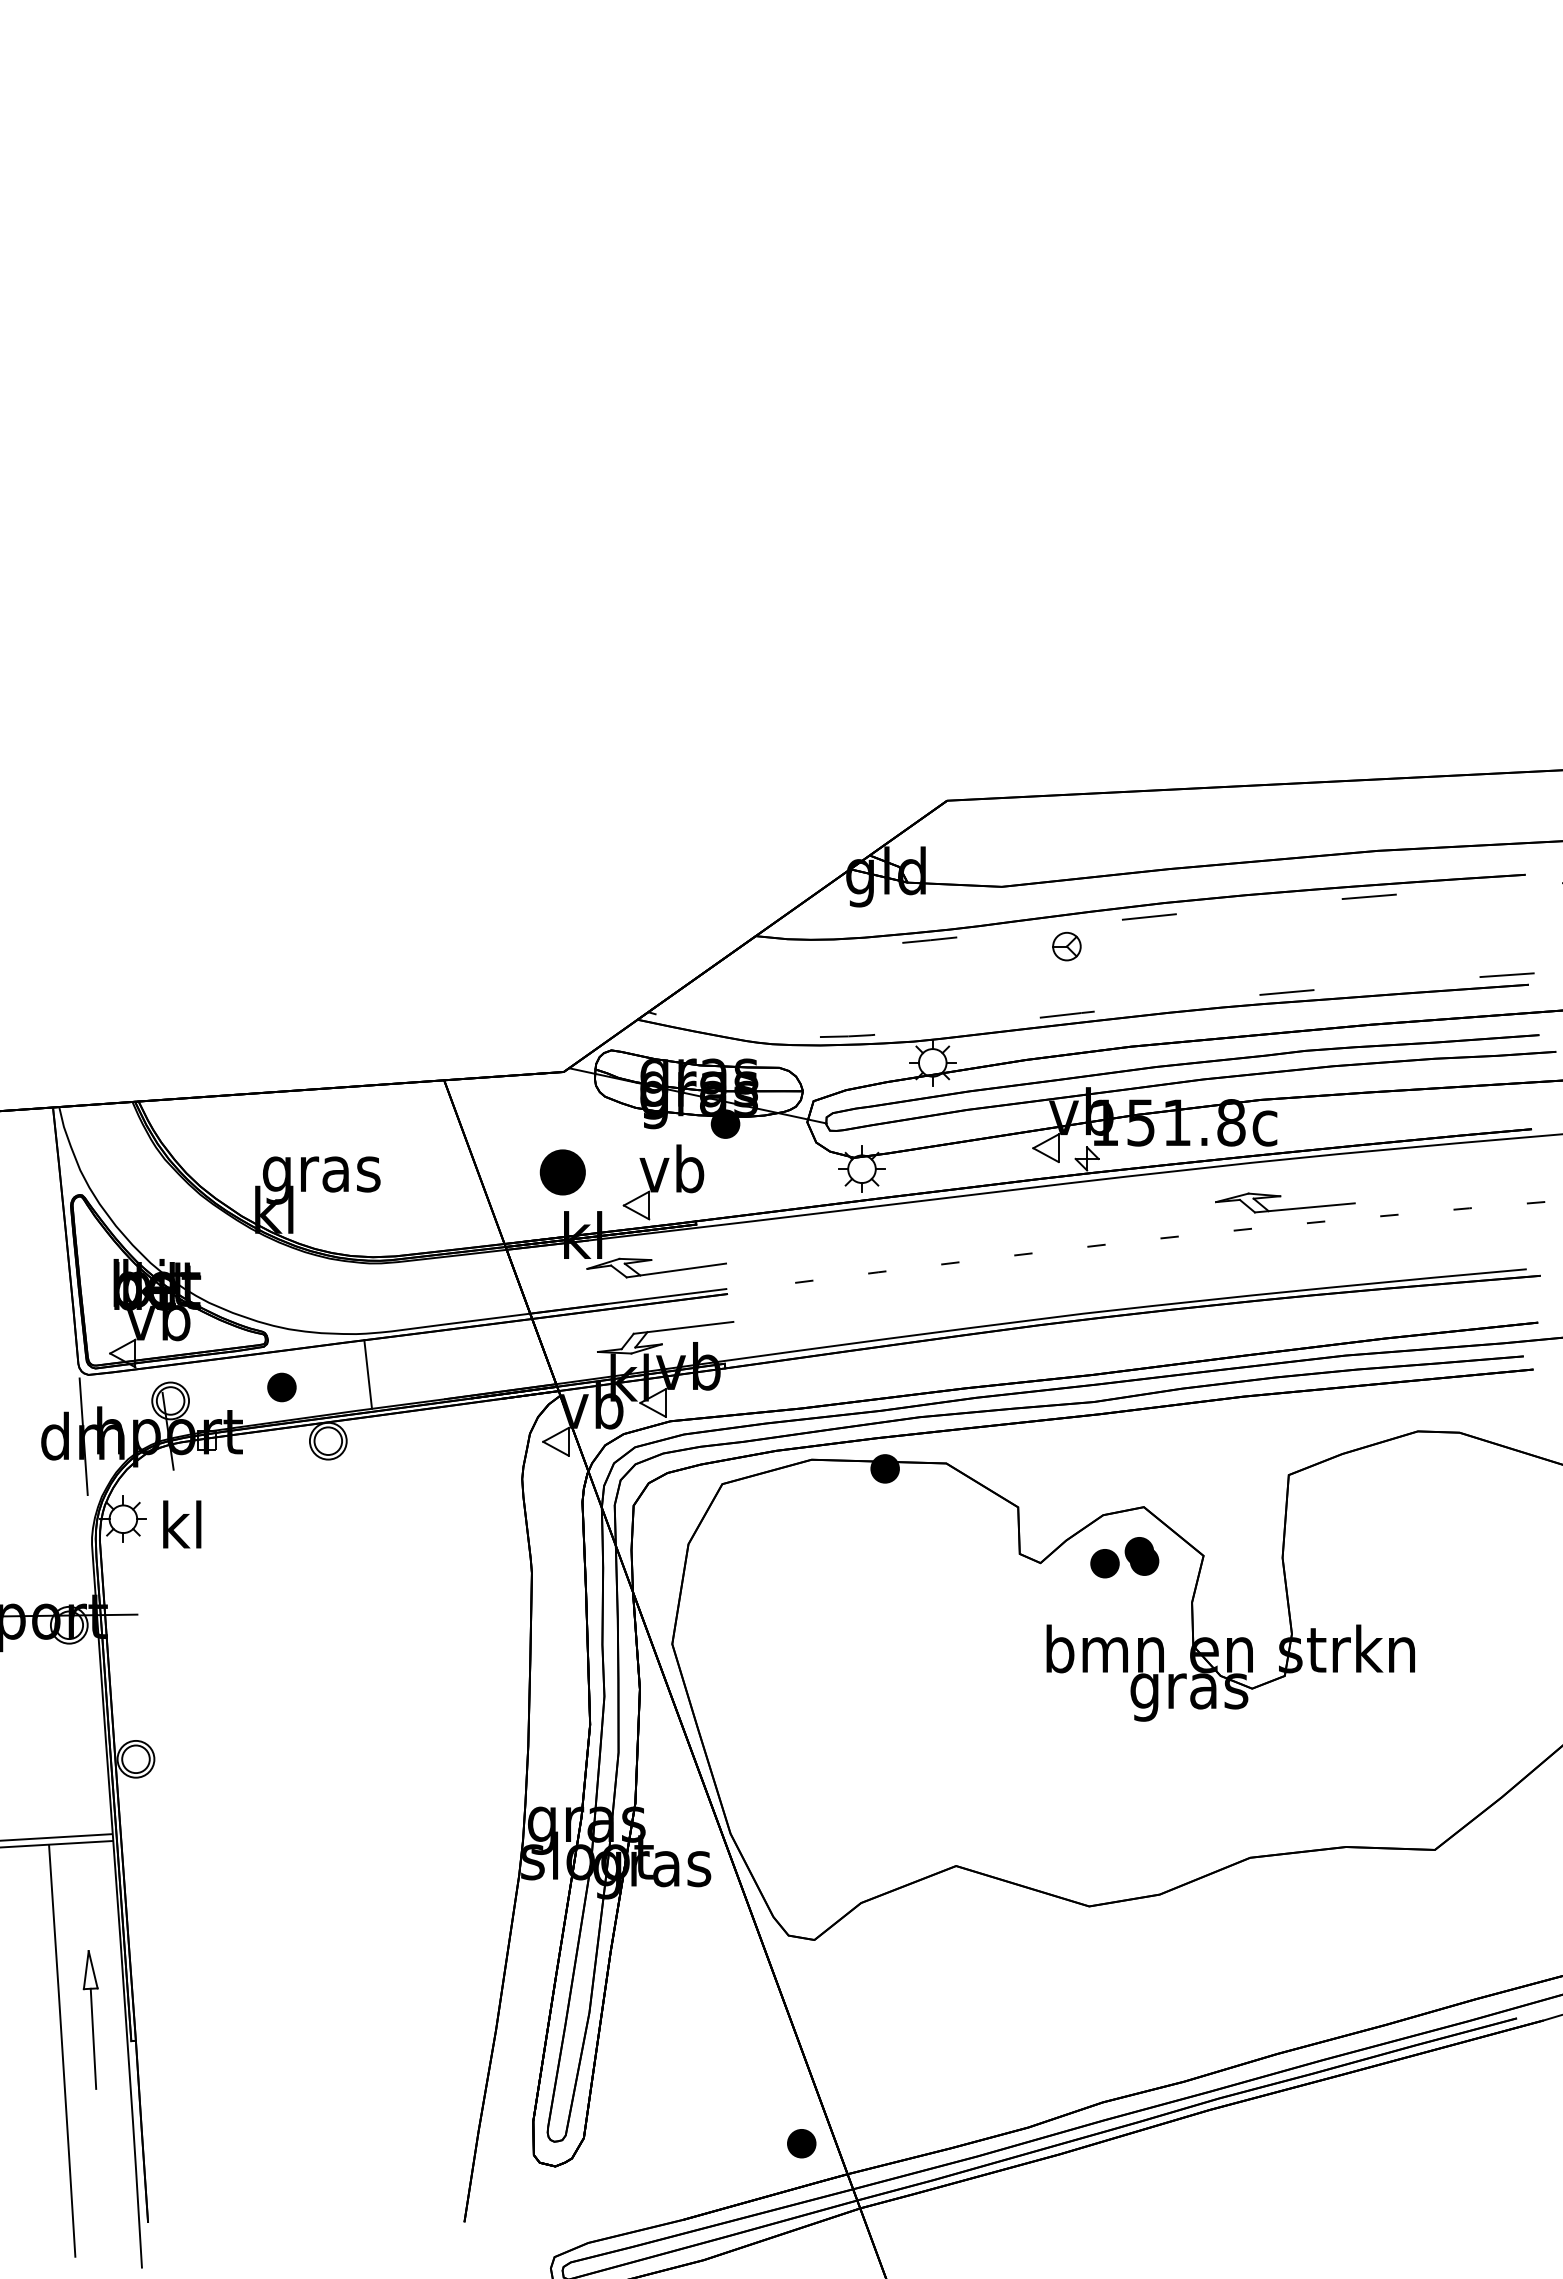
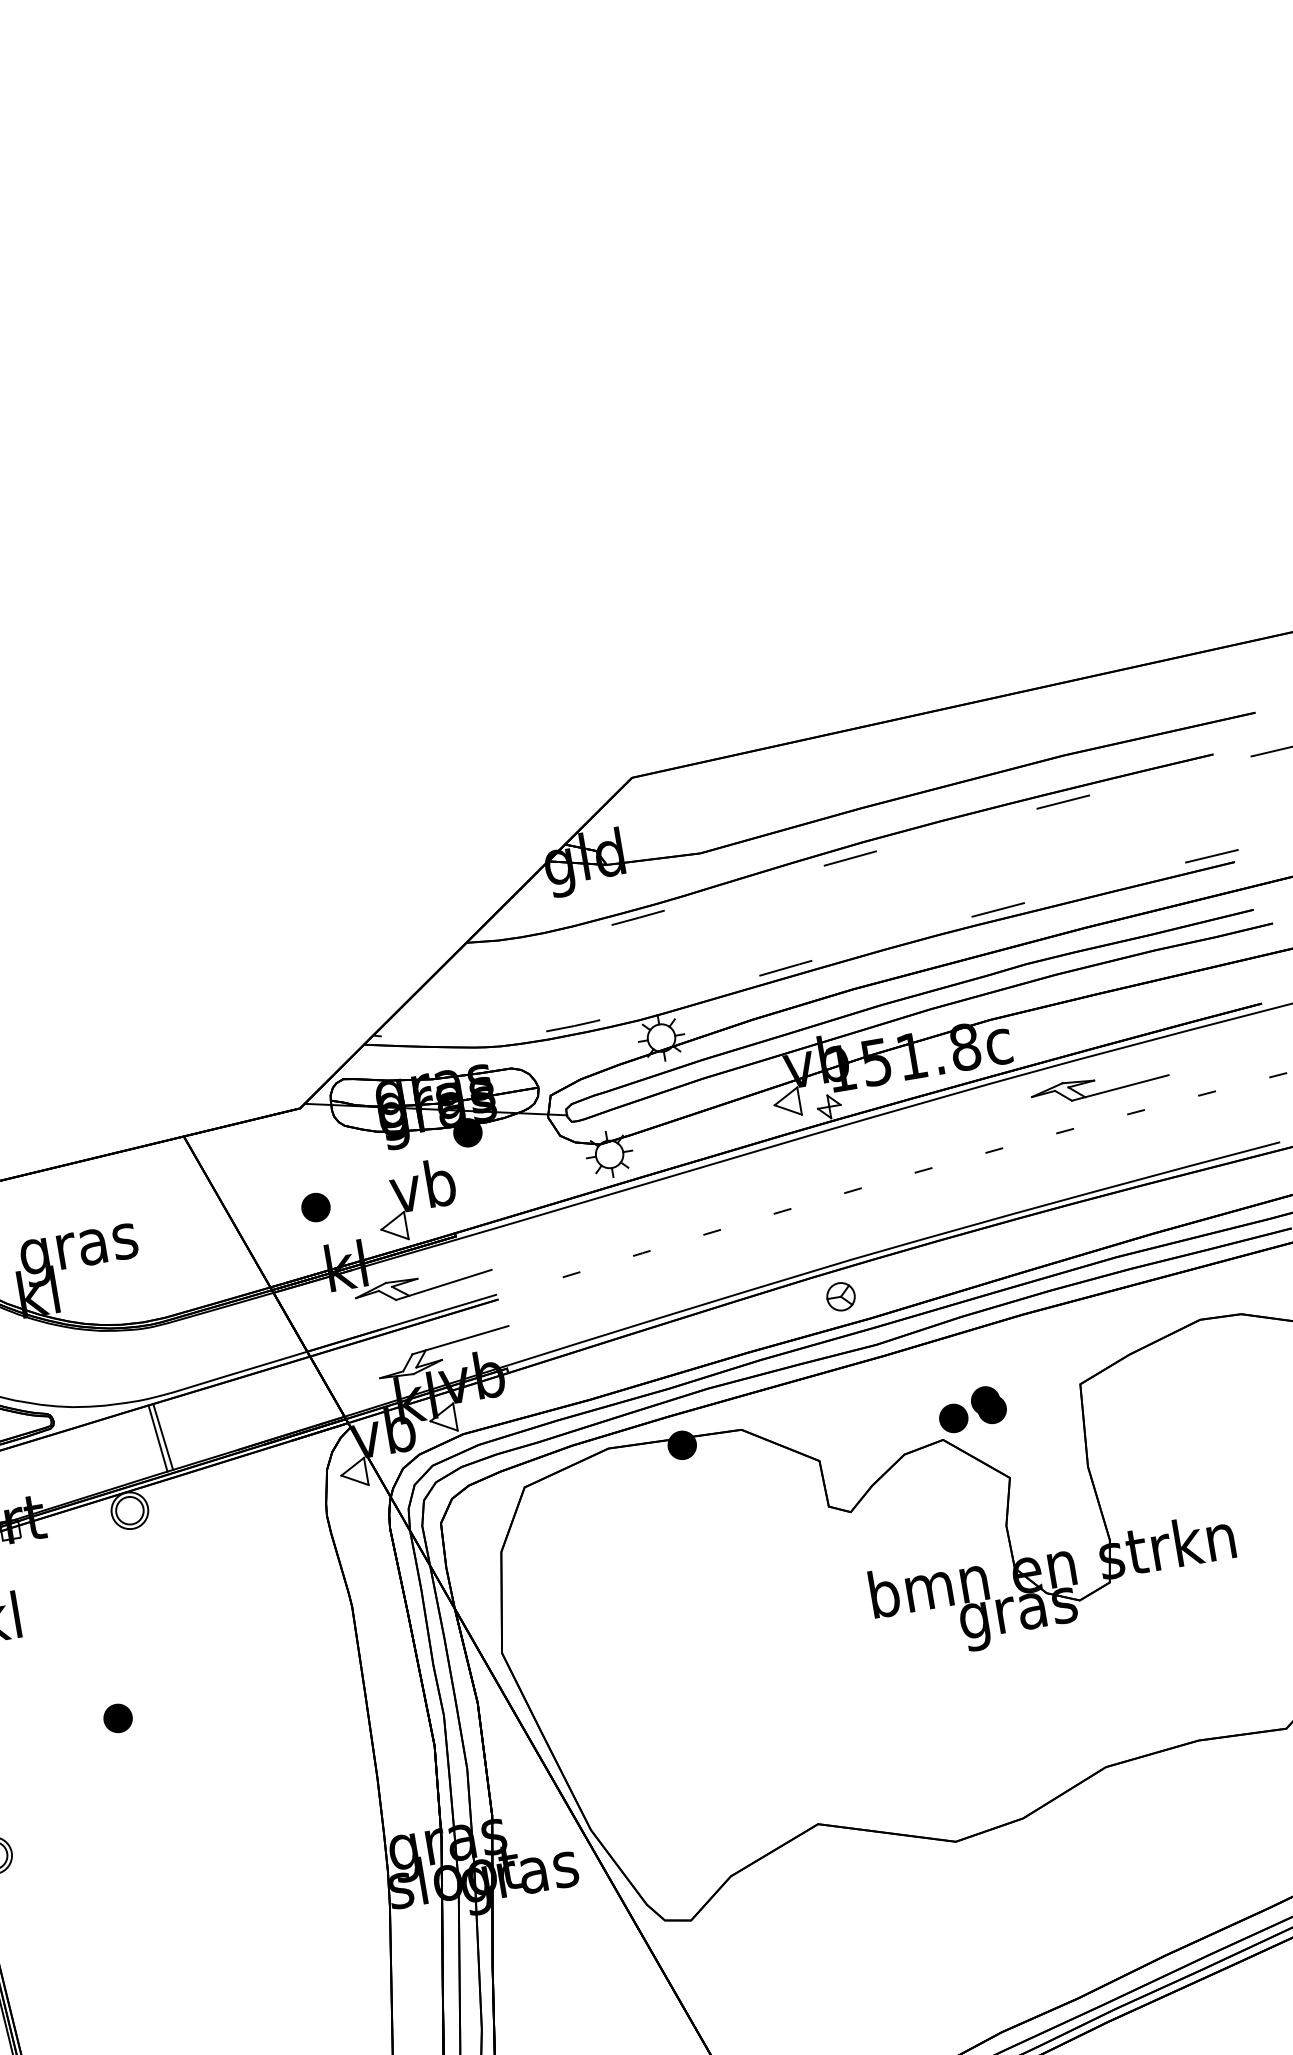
part: (1066, 946) -> (840, 1296), moved
part: (562, 1172) -> (315, 1207), size x0.62
part: (1285, 1202) -> (1100, 1085), moved
line: (373, 1373) -> (163, 1436), added
part: (281, 1387) -> (117, 1718), moved
part: (1124, 1557) -> (971, 1409), moved

